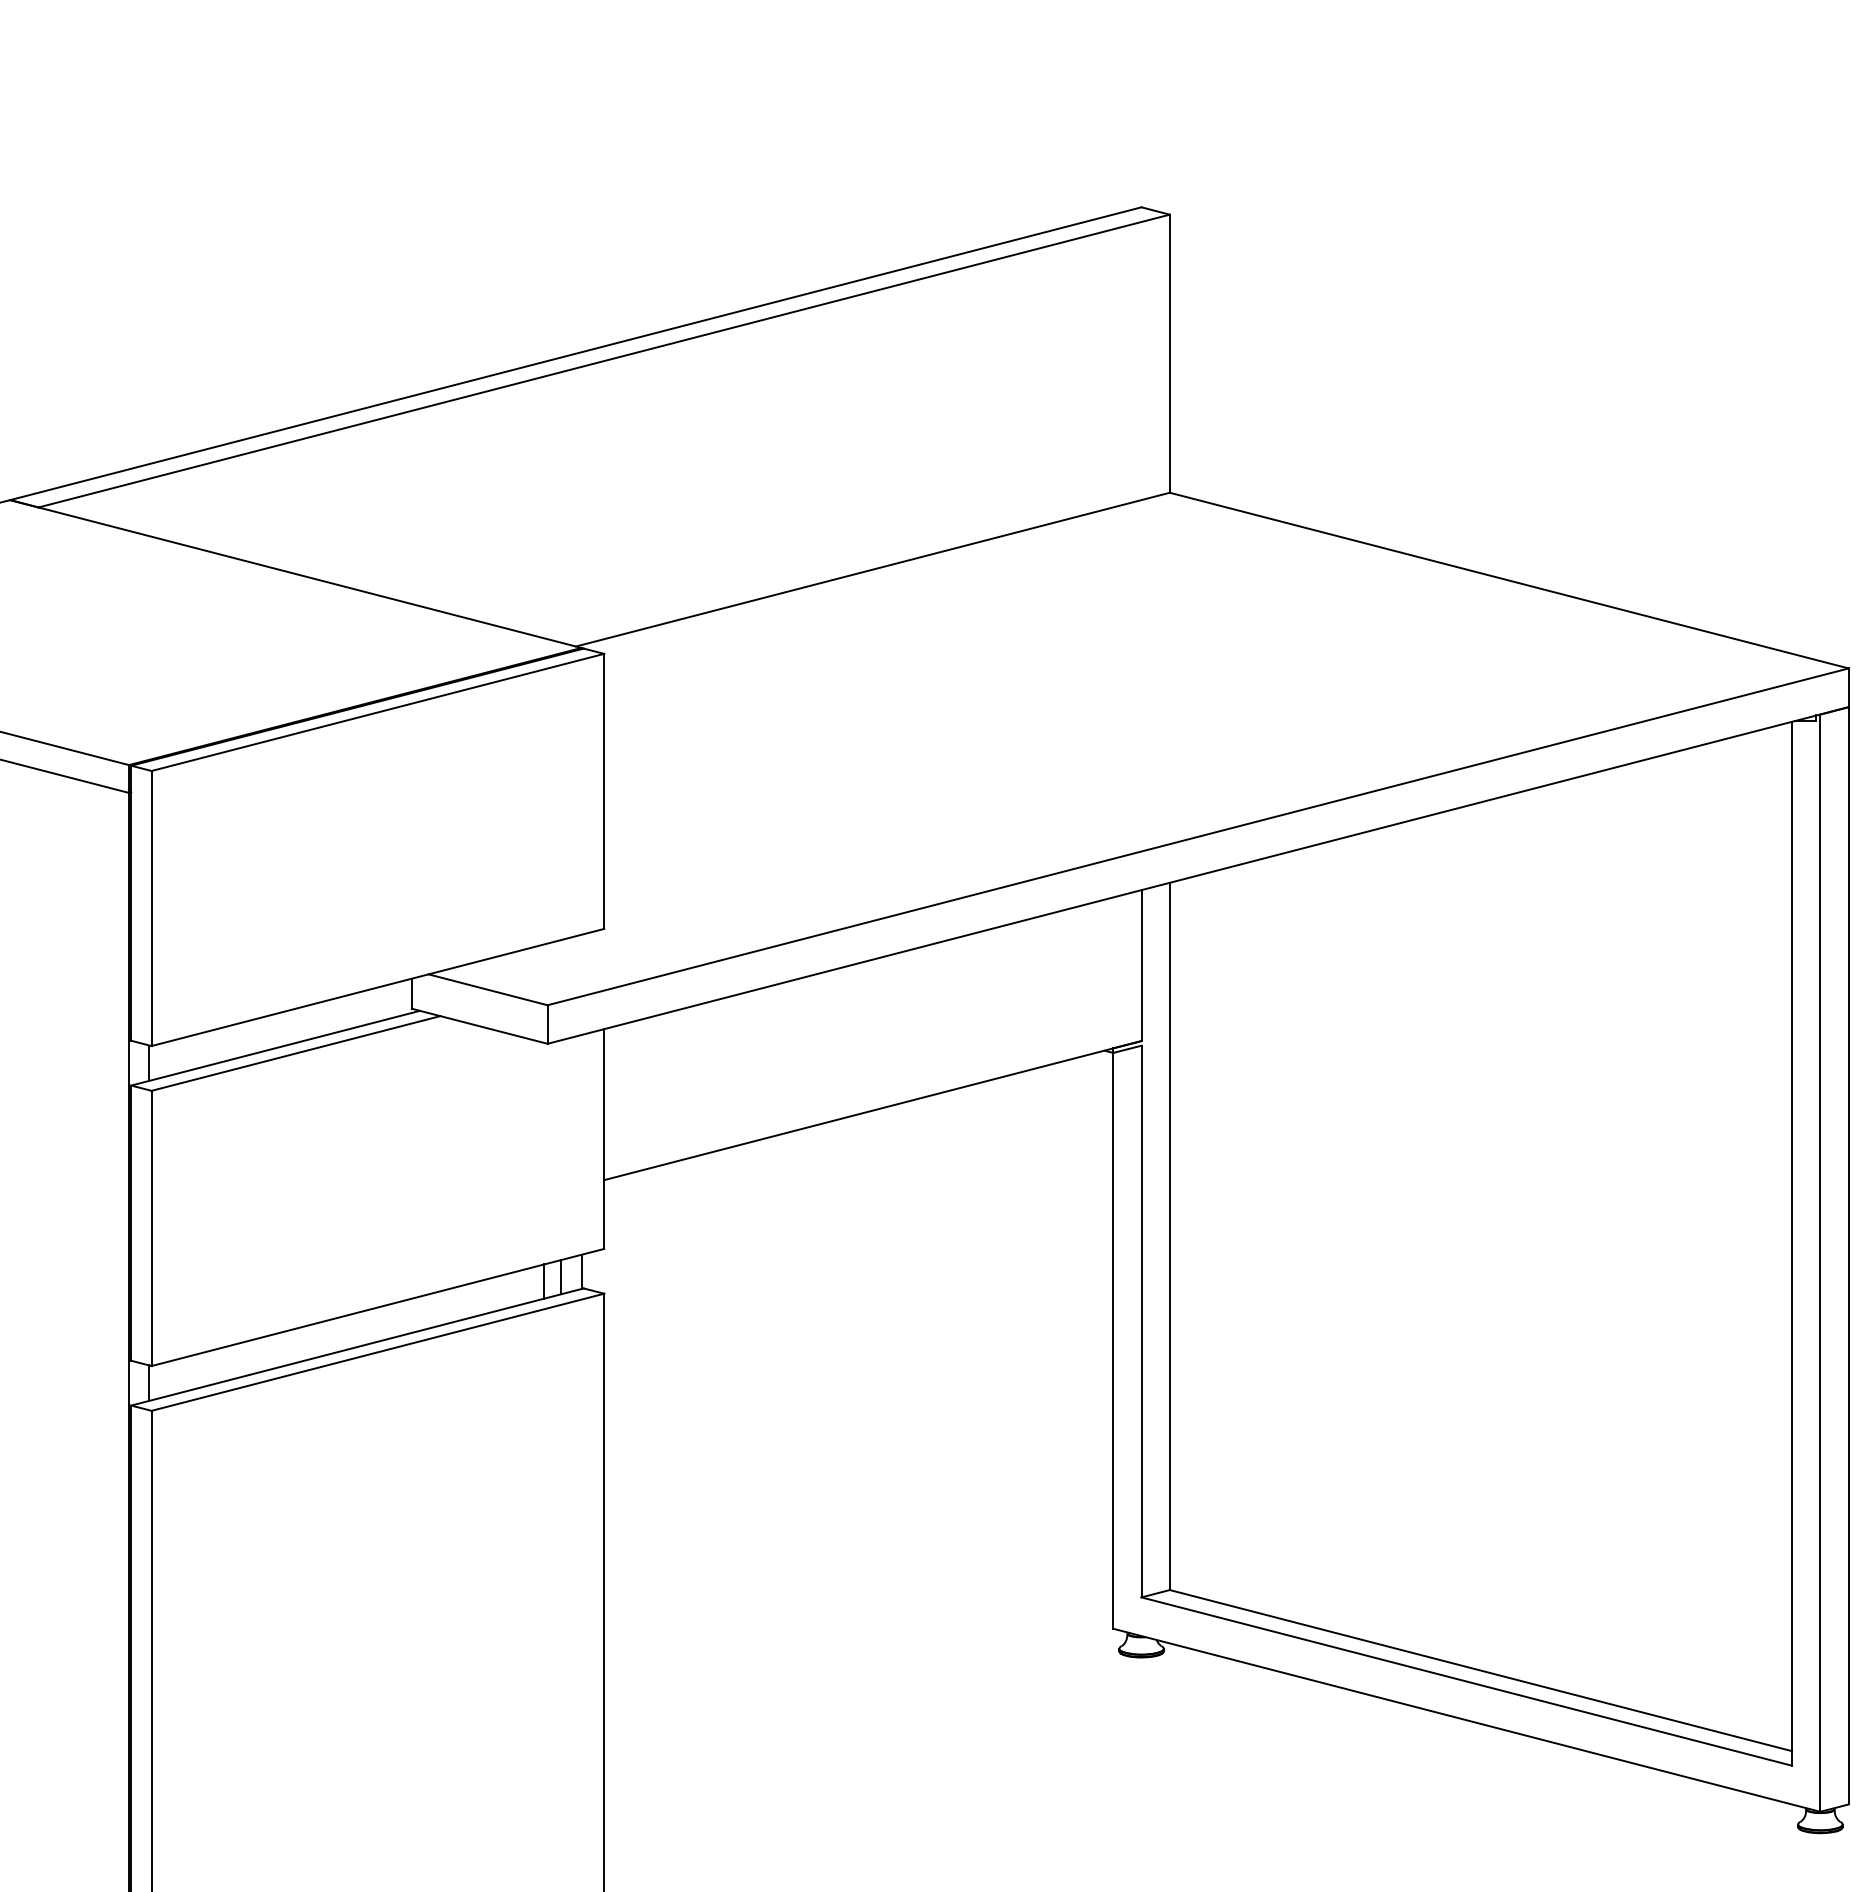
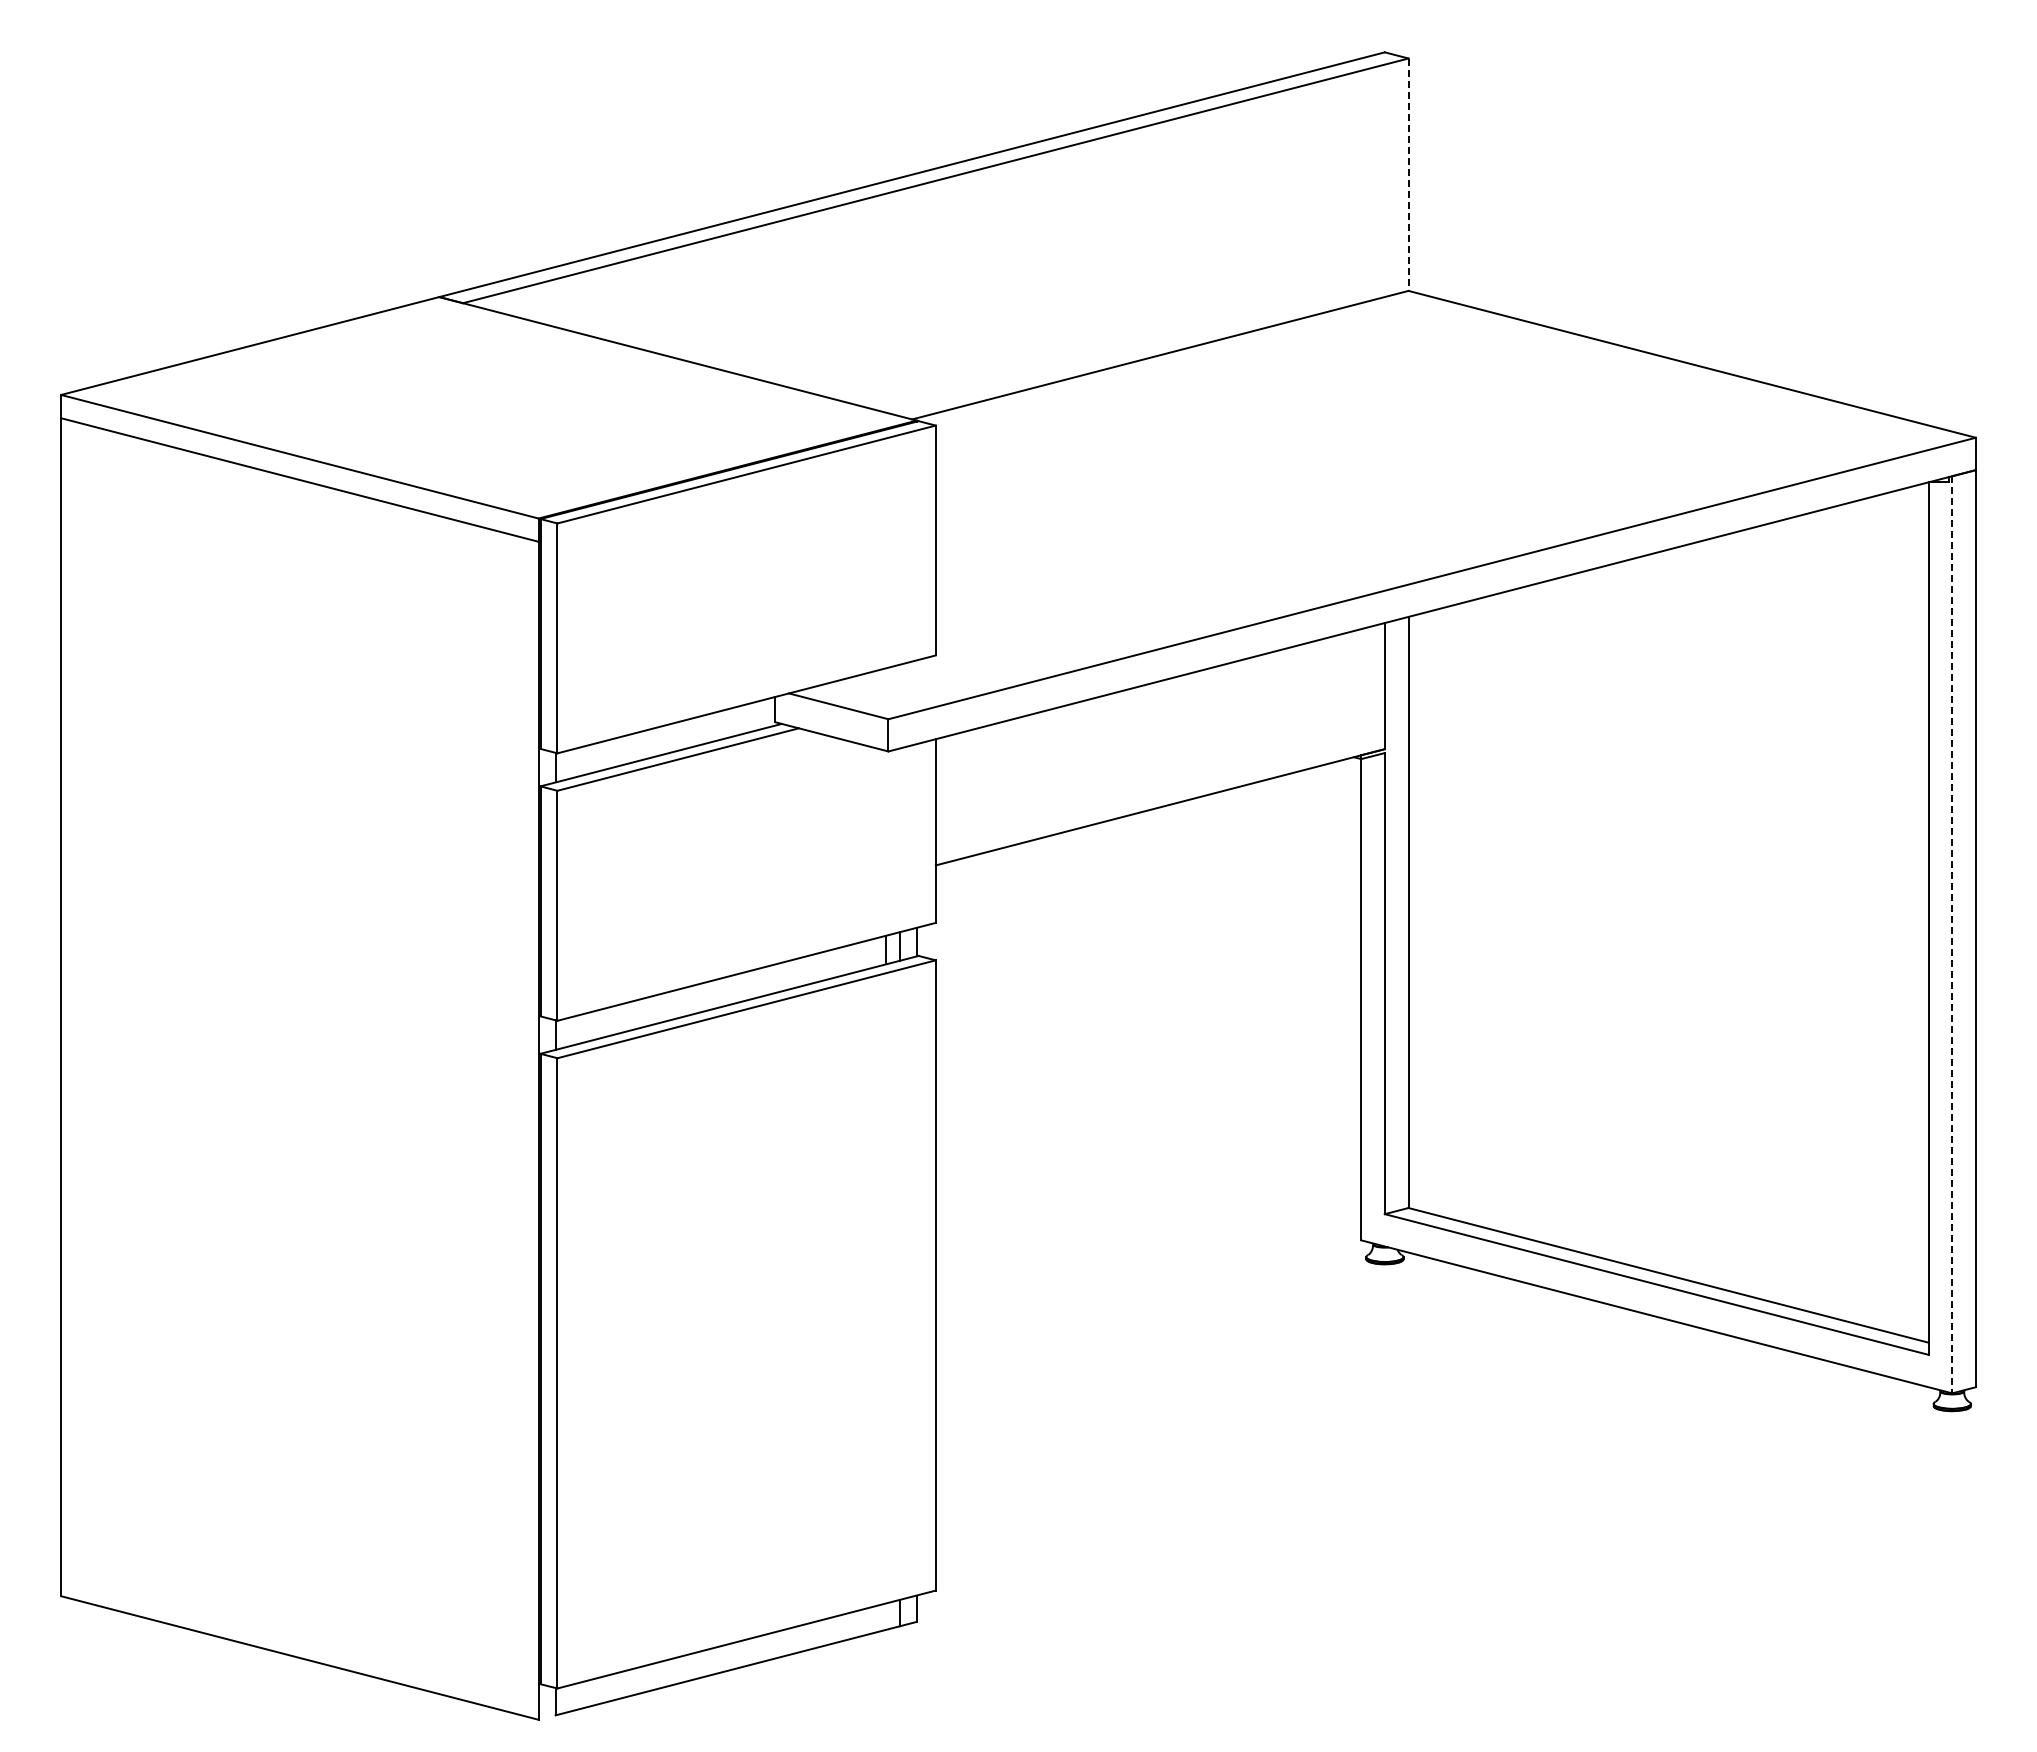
line: (1169, 354) -> (1408, 175), solid -> dashed
line: (1820, 1262) -> (1952, 934), solid -> dashed

